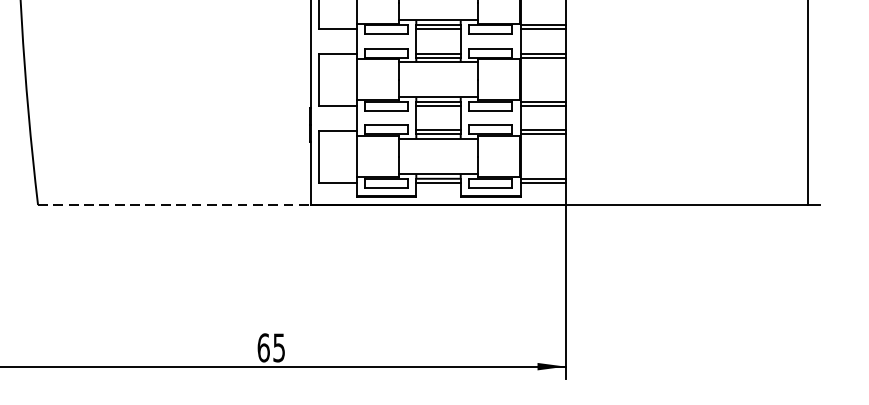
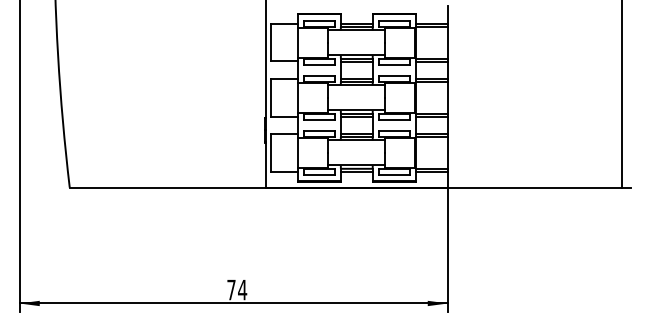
line: (174, 204) -> (167, 187), dashed -> solid
text: (272, 347) -> (237, 289), 65 -> 74

